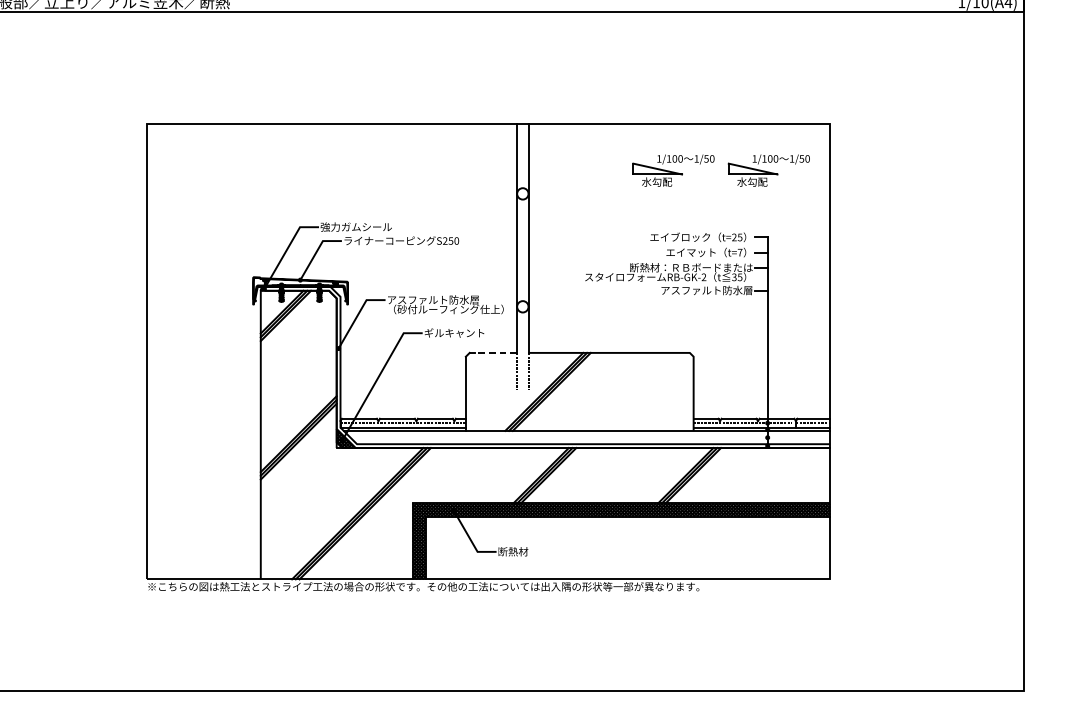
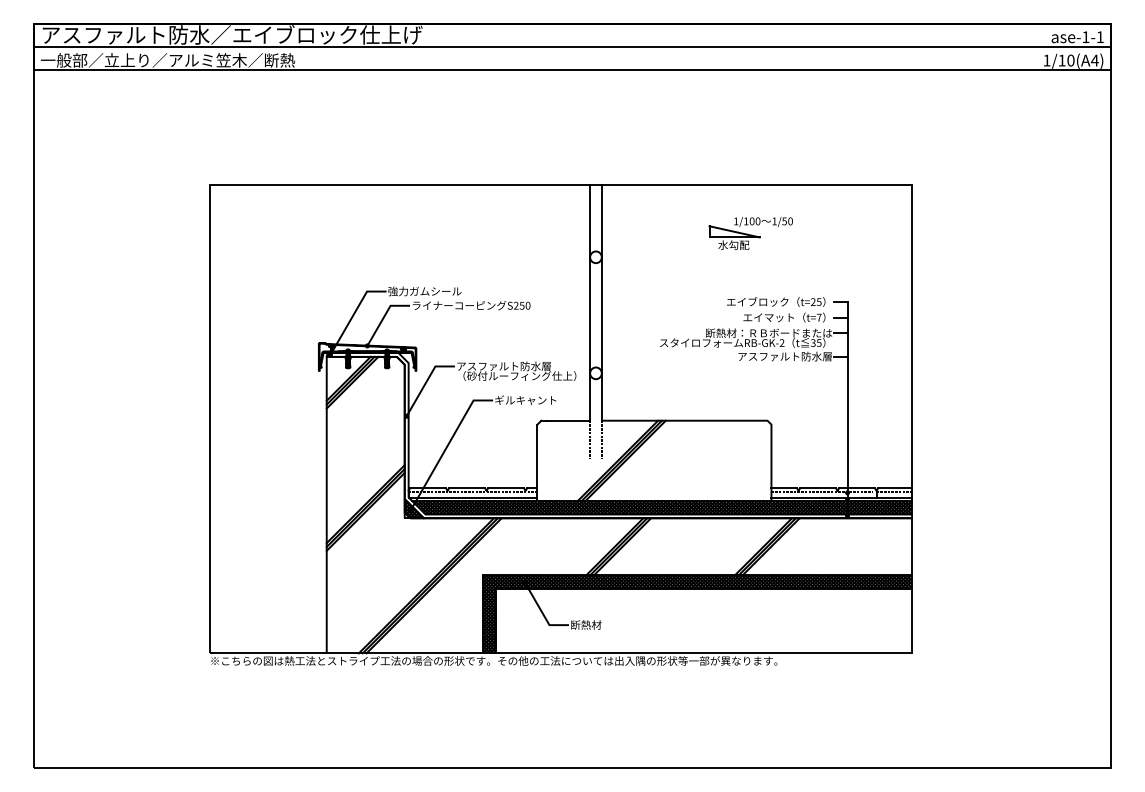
part: (768, 170) -> (848, 233), removed
line: (496, 352) -> (568, 420), dashed -> solid
hatch: (587, 437) -> (662, 507), added

